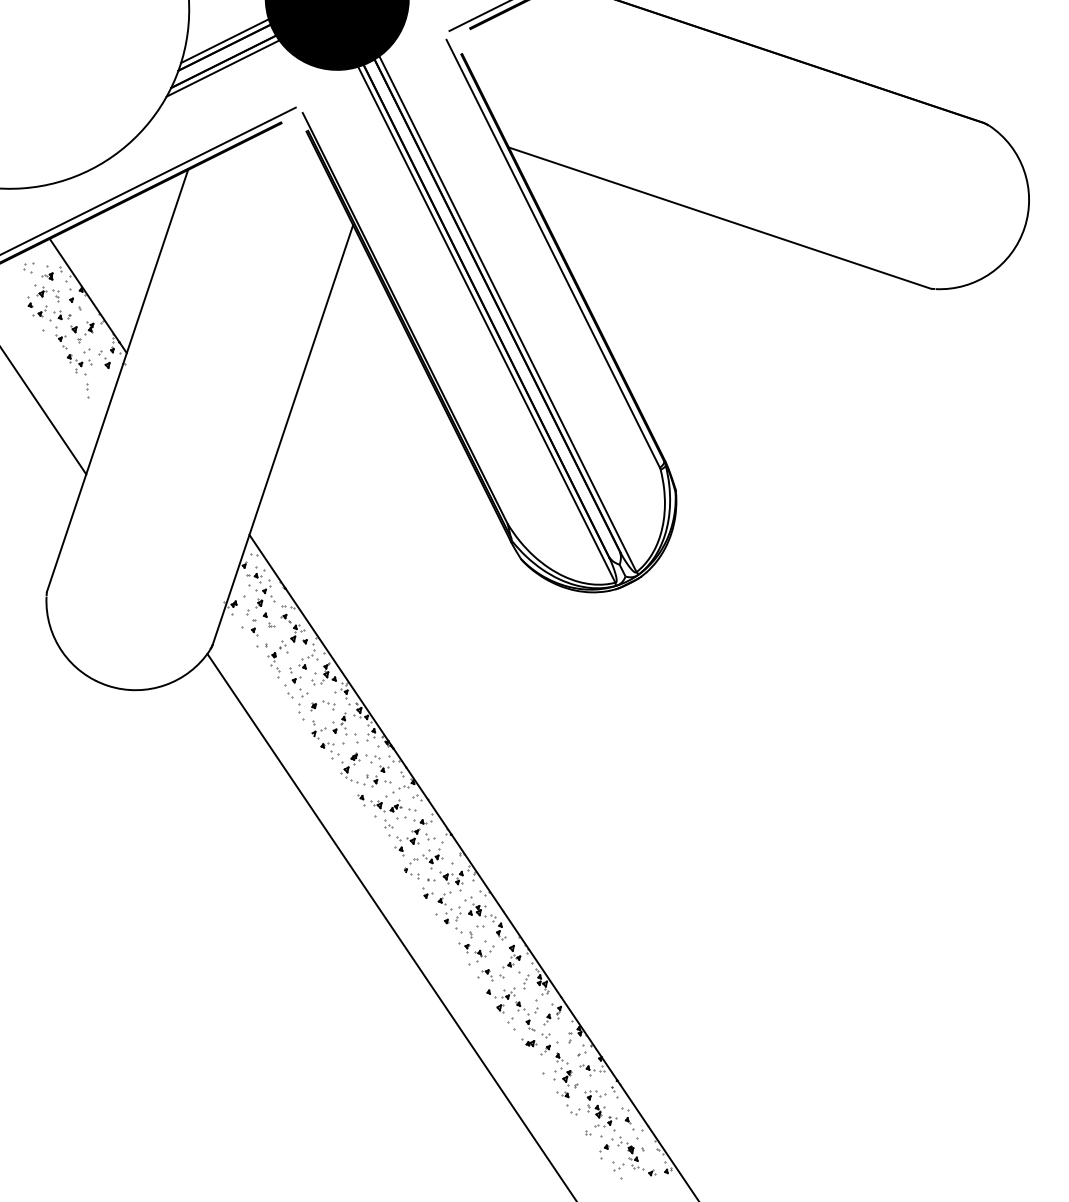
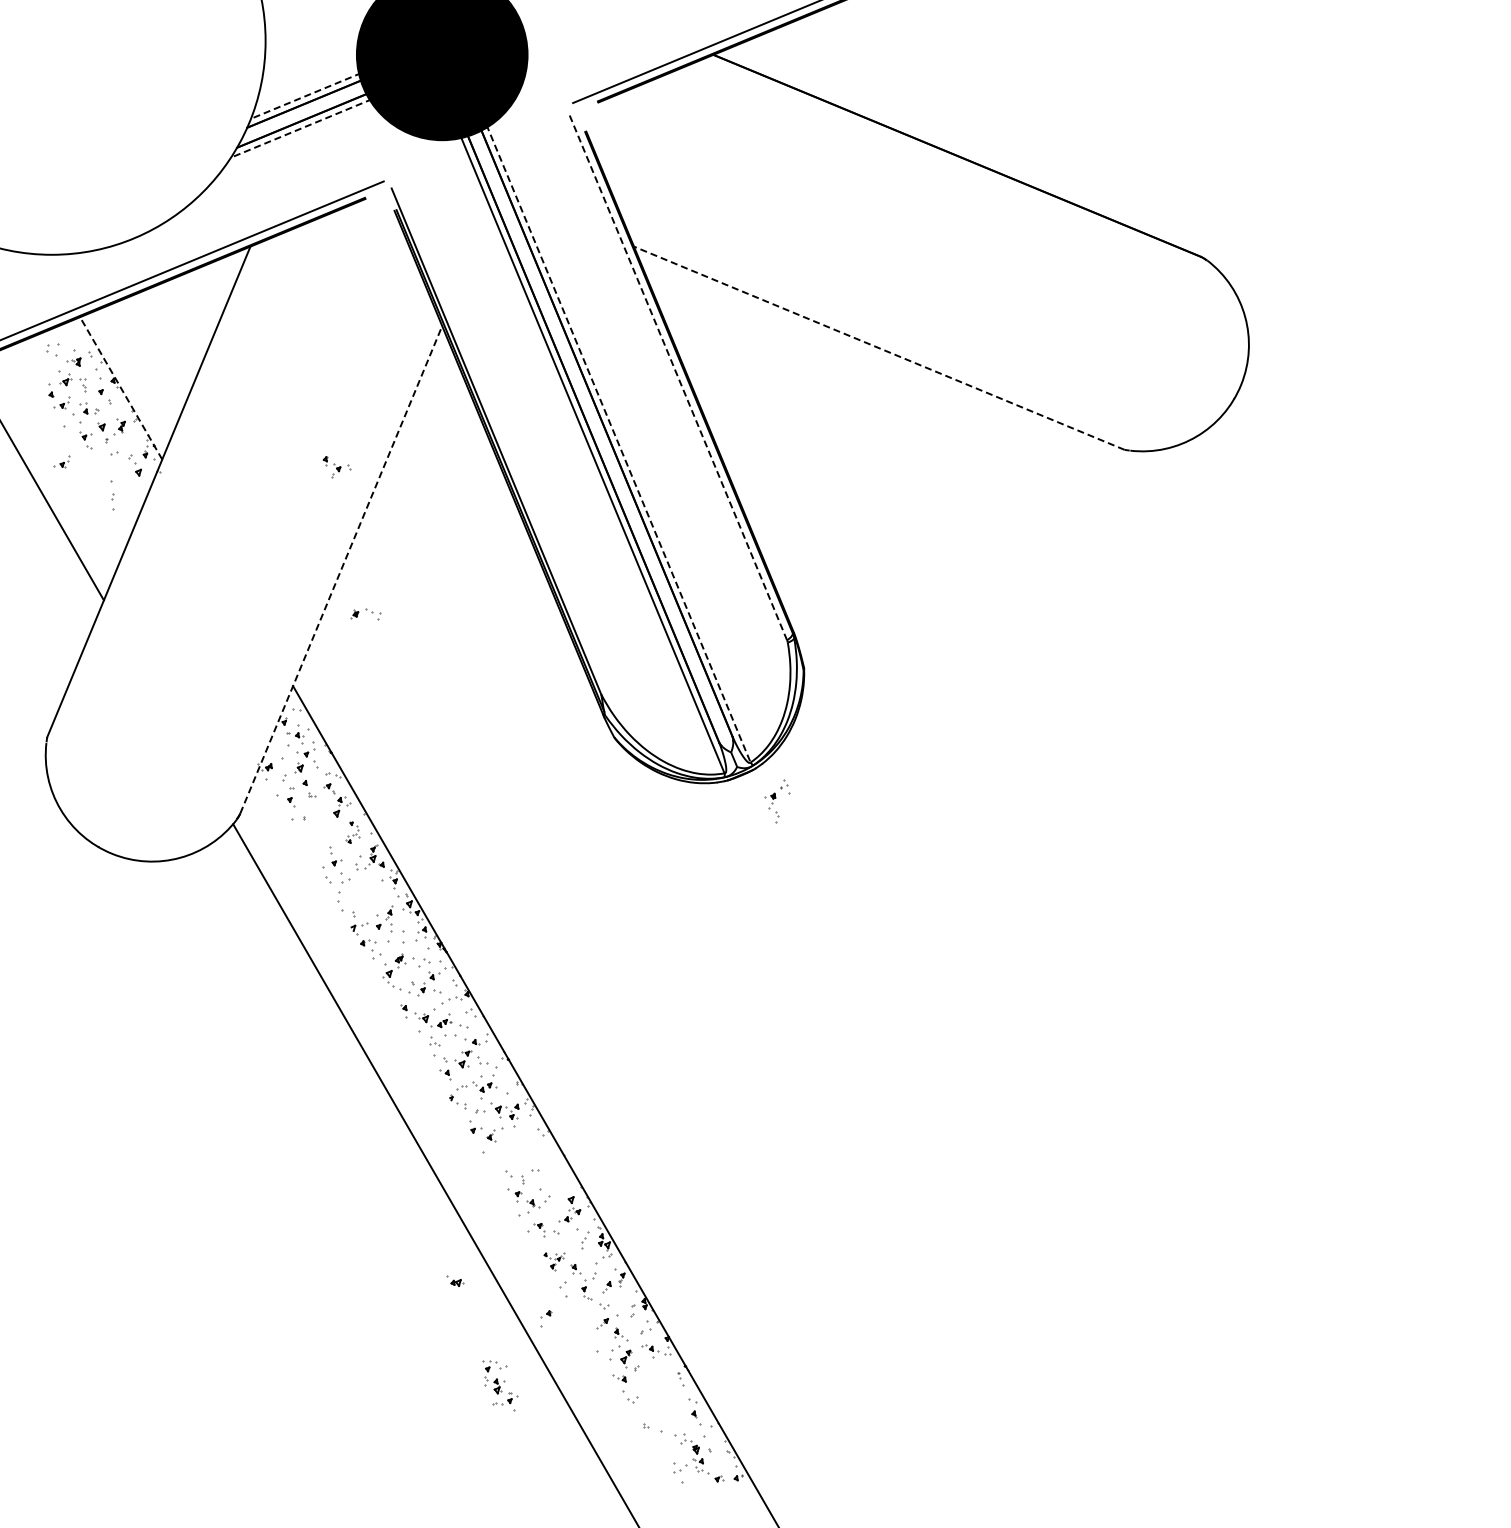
line: (226, 40) -> (306, 95), solid -> dashed
line: (223, 68) -> (301, 128), solid -> dashed
line: (720, 218) -> (879, 348), solid -> dashed
line: (552, 253) -> (677, 376), solid -> dashed
line: (87, 295) -> (120, 387), solid -> dashed
line: (507, 313) -> (618, 444), solid -> dashed
part: (42, 360) -> (61, 461), added
part: (78, 363) -> (336, 467), moved
line: (283, 434) -> (341, 569), solid -> dashed
part: (307, 653) -> (352, 832), size x0.6
part: (277, 659) -> (777, 801), moved
part: (322, 705) -> (365, 614), moved
part: (474, 919) -> (528, 1162), removed
part: (501, 1000) -> (554, 1261), size x0.6
part: (529, 1041) -> (455, 1280), moved
part: (601, 1110) -> (500, 1385), moved
part: (604, 1151) -> (546, 1318), moved

